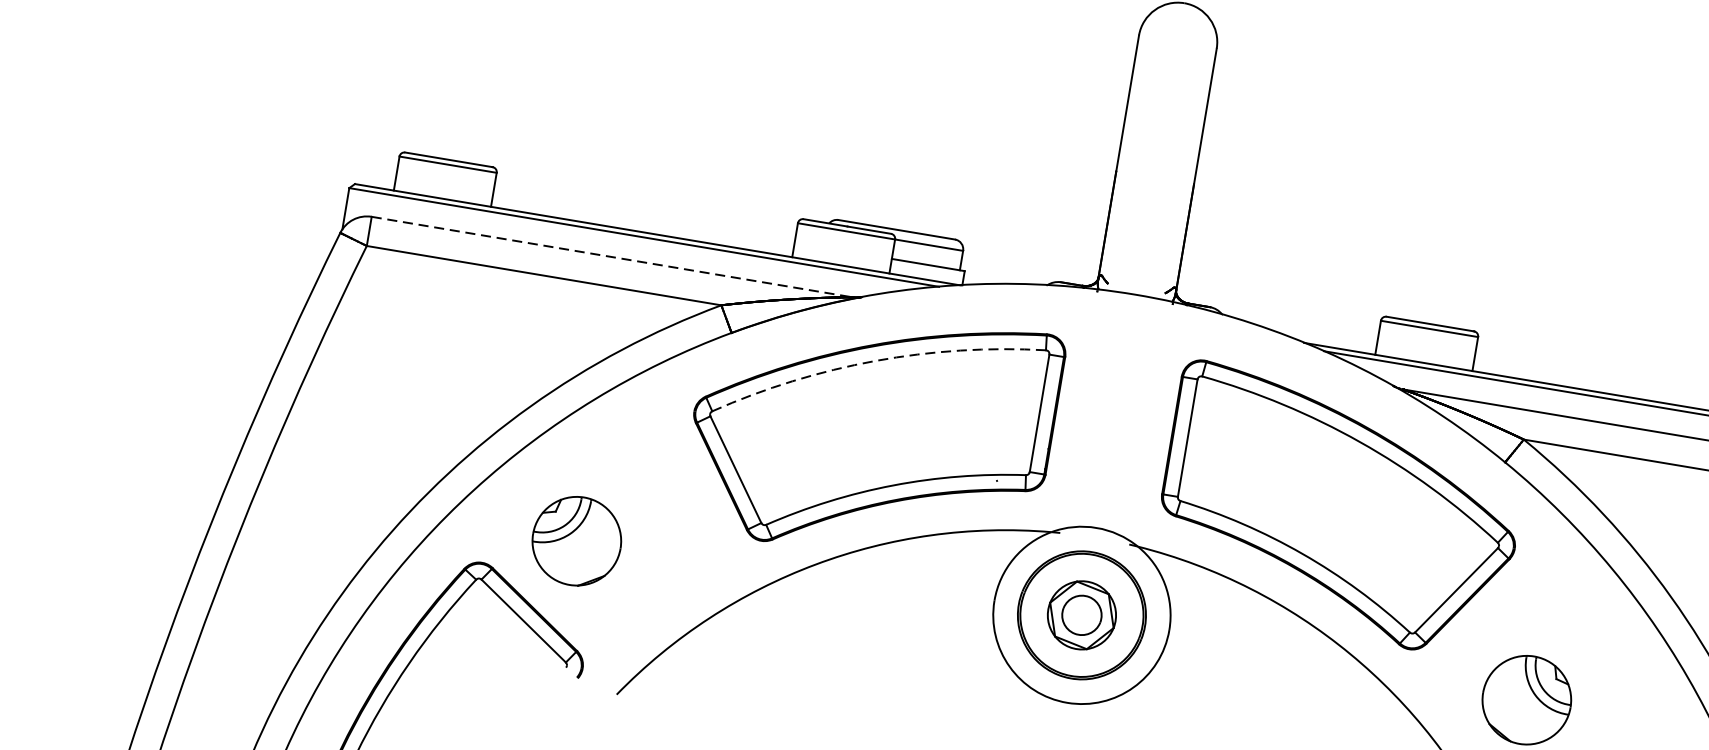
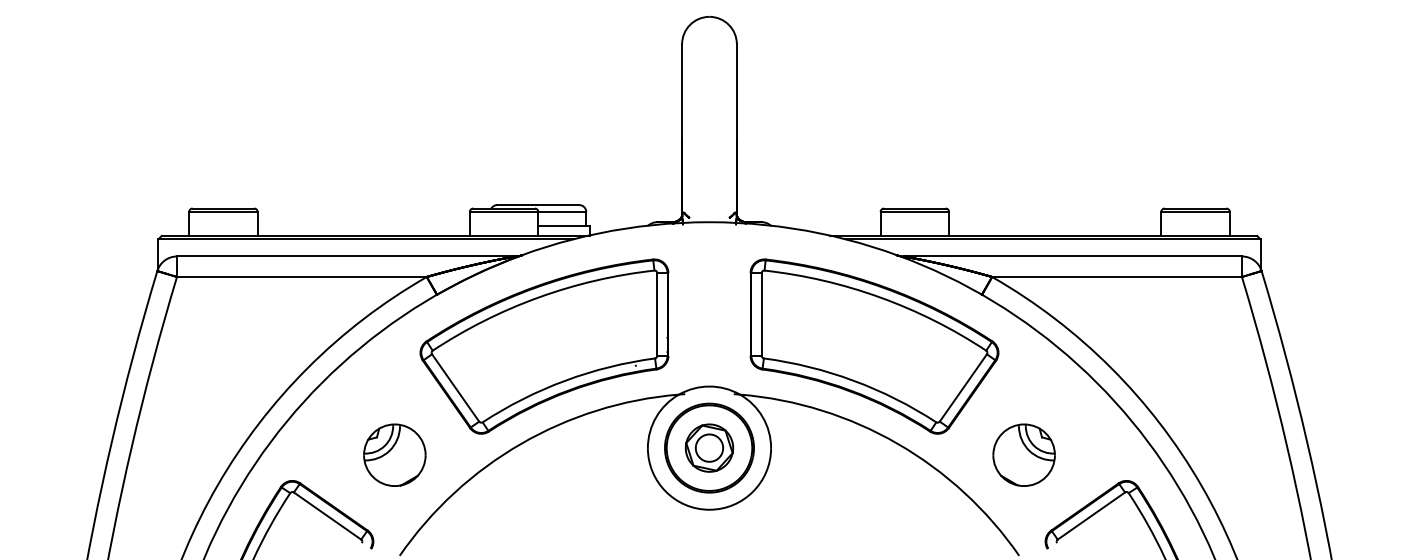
line: (612, 257) -> (346, 256), dashed -> solid
arc: (875, 360) -> (538, 297), dashed -> solid
part: (576, 540) -> (394, 454), moved

